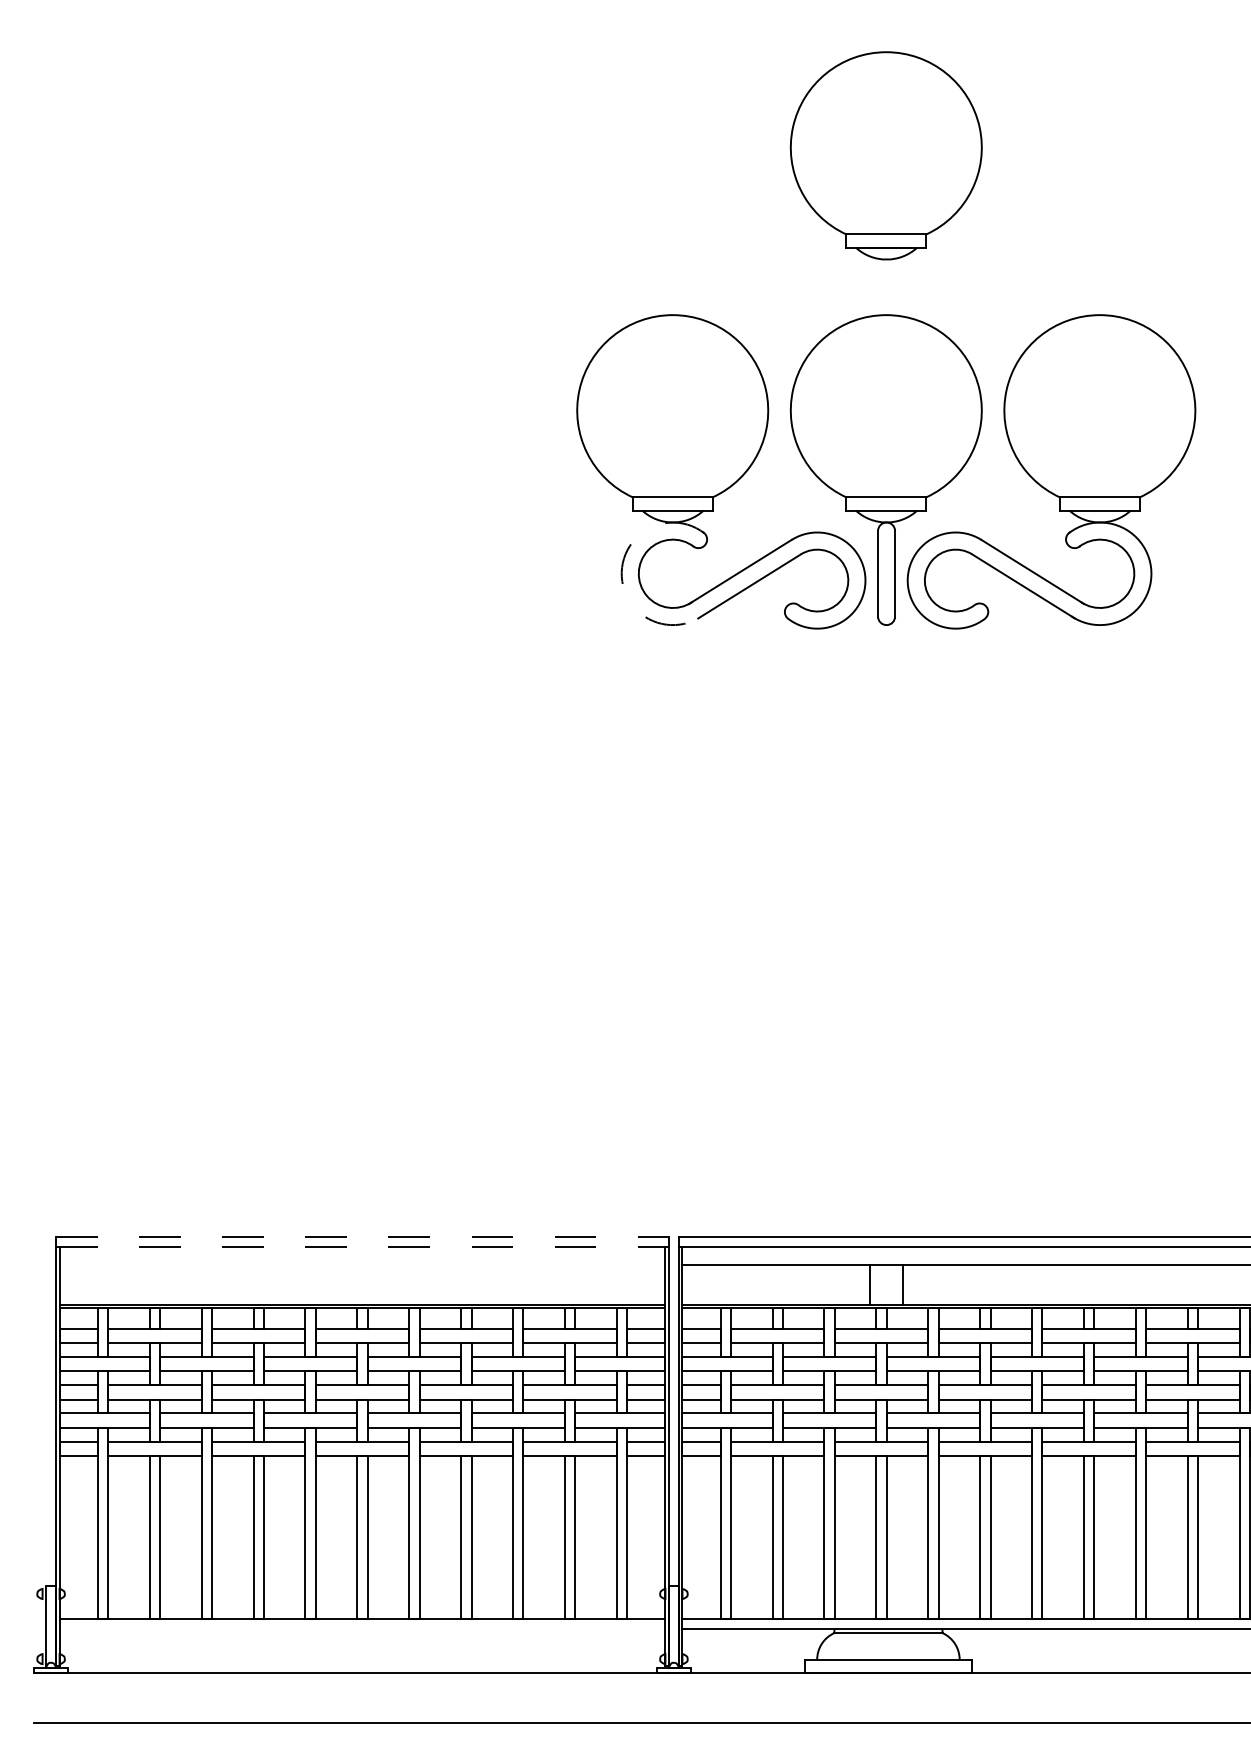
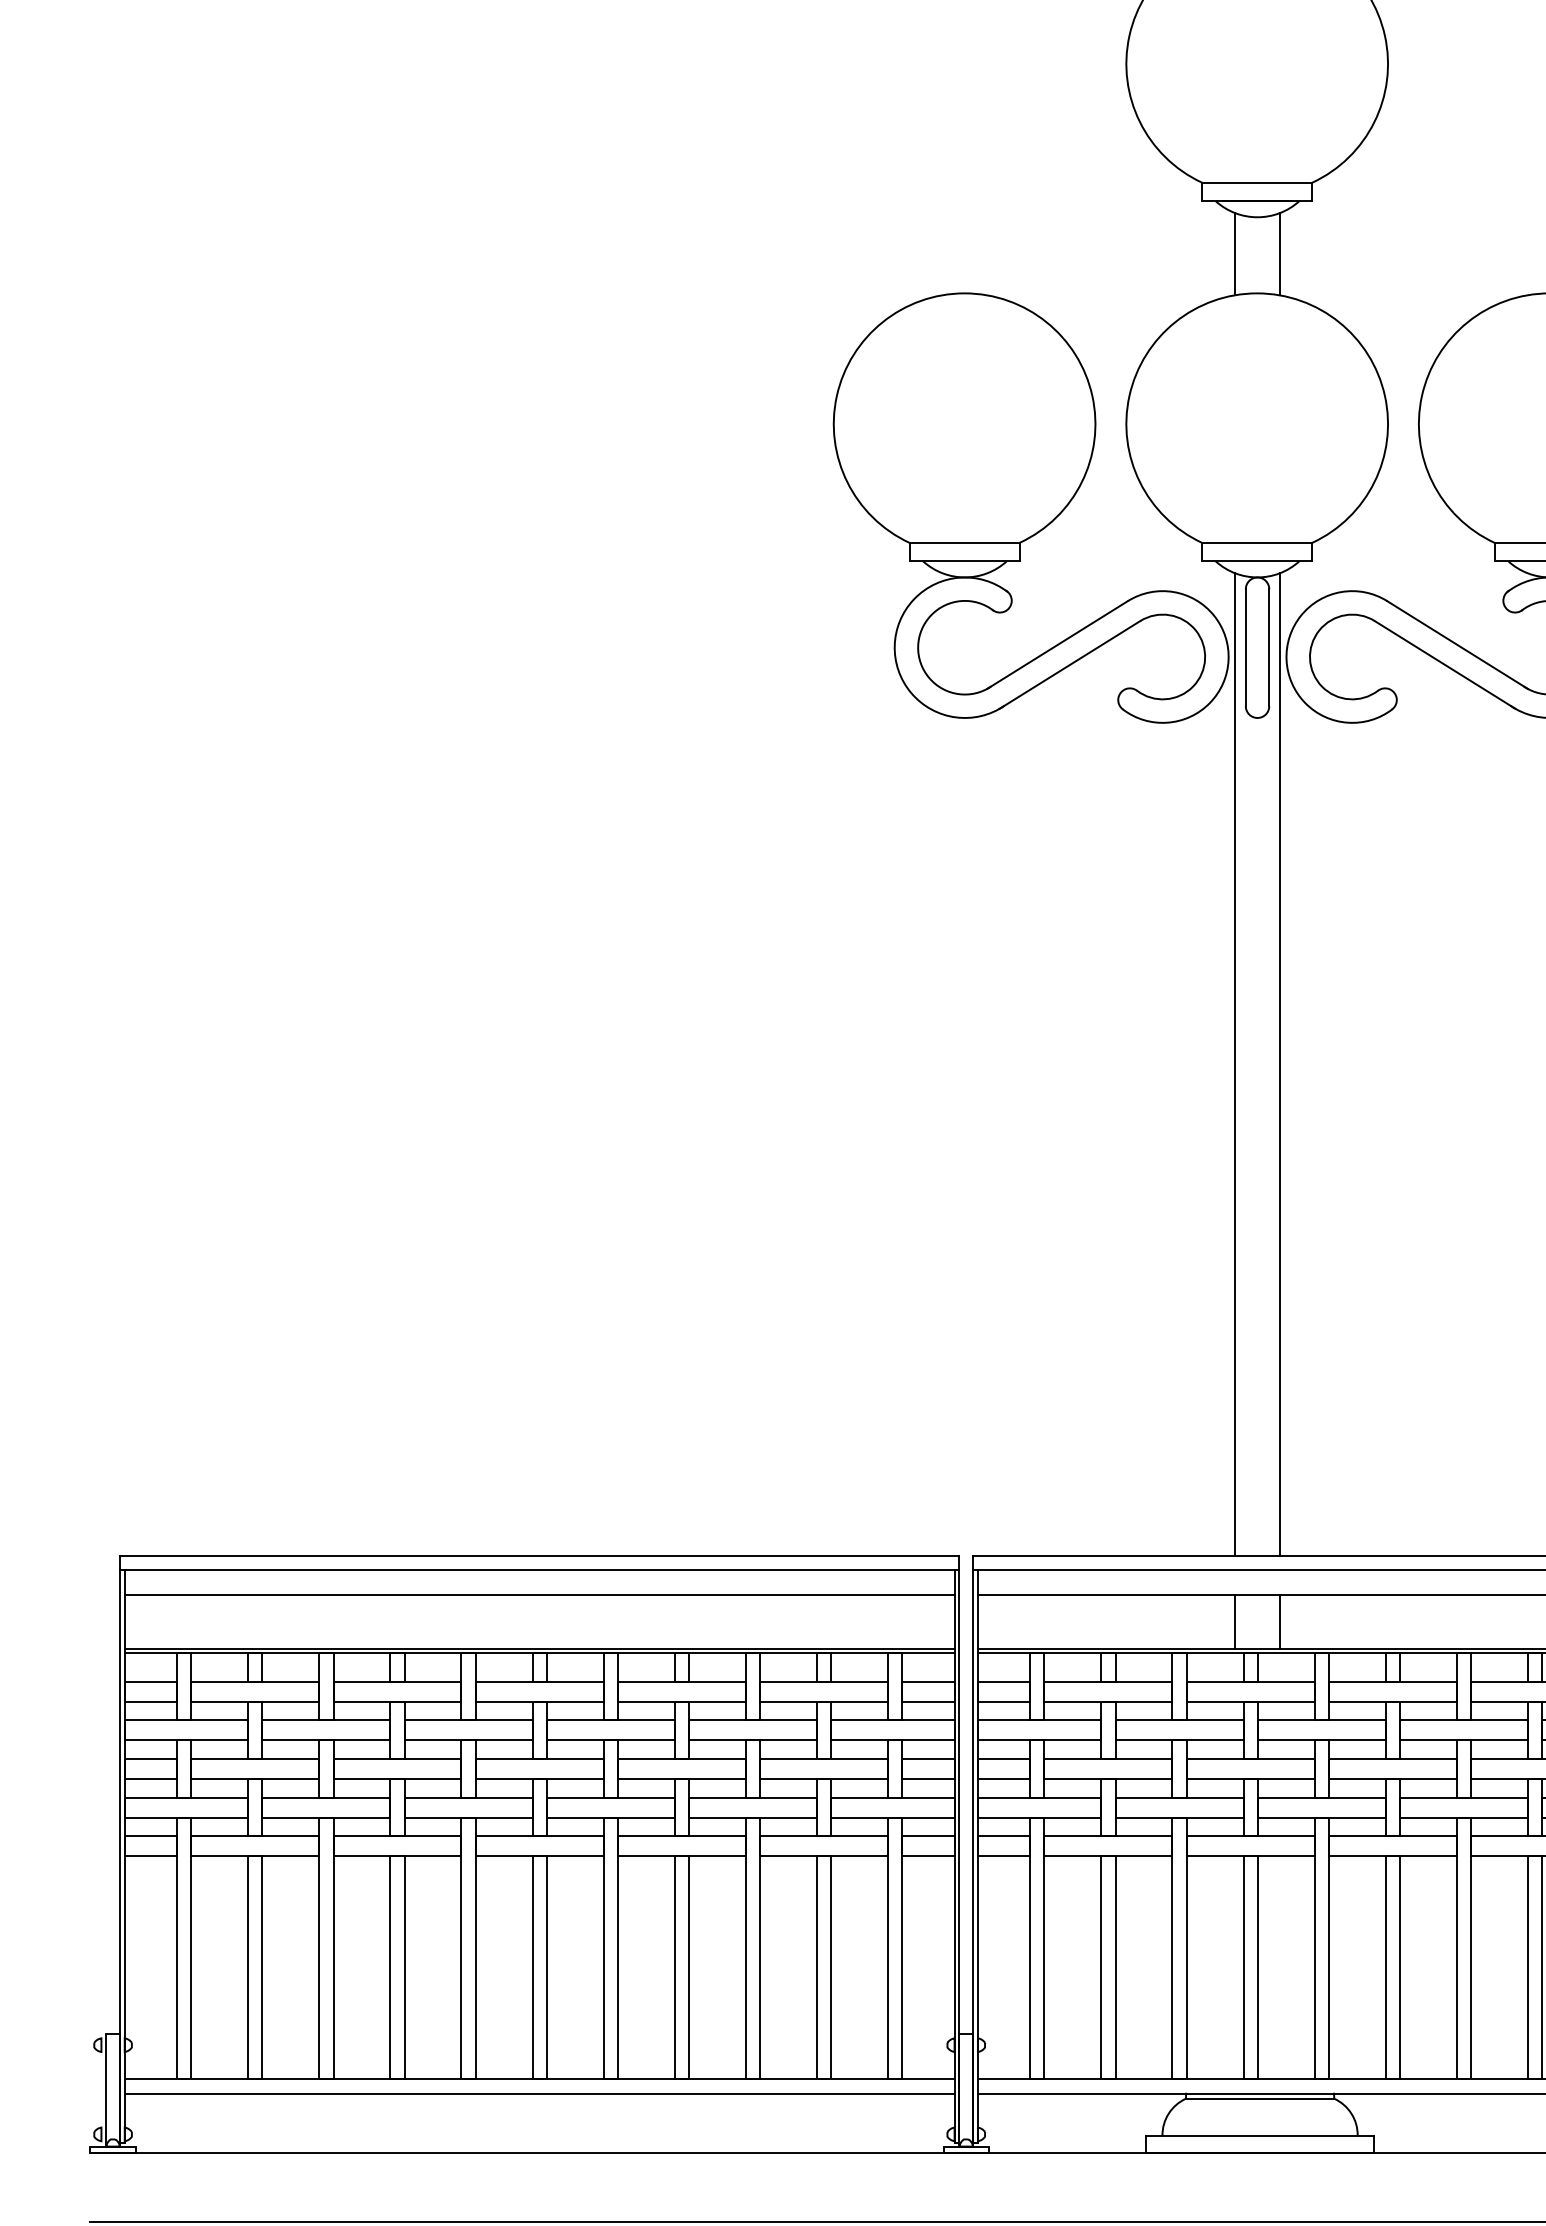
line: (870, 286) -> (1235, 254), added
line: (902, 286) -> (1279, 254), added
arc: (621, 572) -> (894, 645), dashed -> solid
line: (870, 878) -> (1235, 1065), added
line: (902, 878) -> (1279, 1065), added
line: (363, 1237) -> (541, 1556), dashed -> solid
line: (363, 1247) -> (541, 1570), dashed -> solid
line: (362, 1265) -> (539, 1595), added
line: (362, 1629) -> (539, 2093), added

